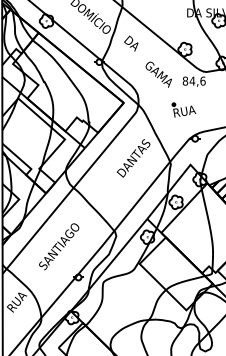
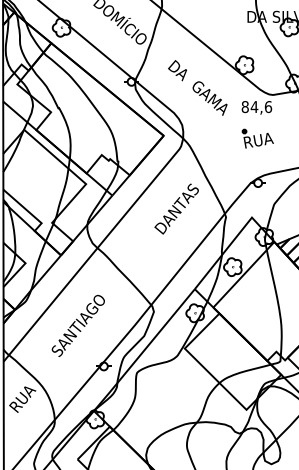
text: (131, 43) -> (177, 70), moved
part: (183, 109) -> (257, 137), moved

